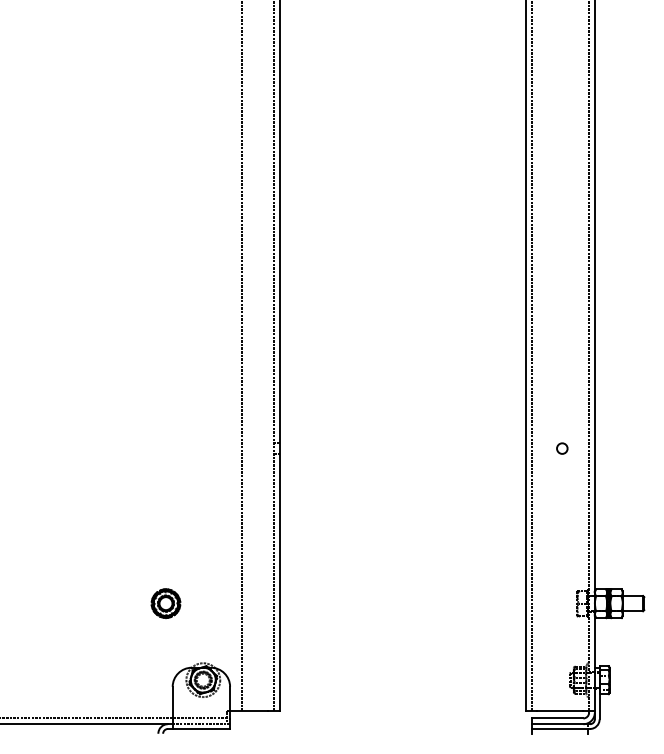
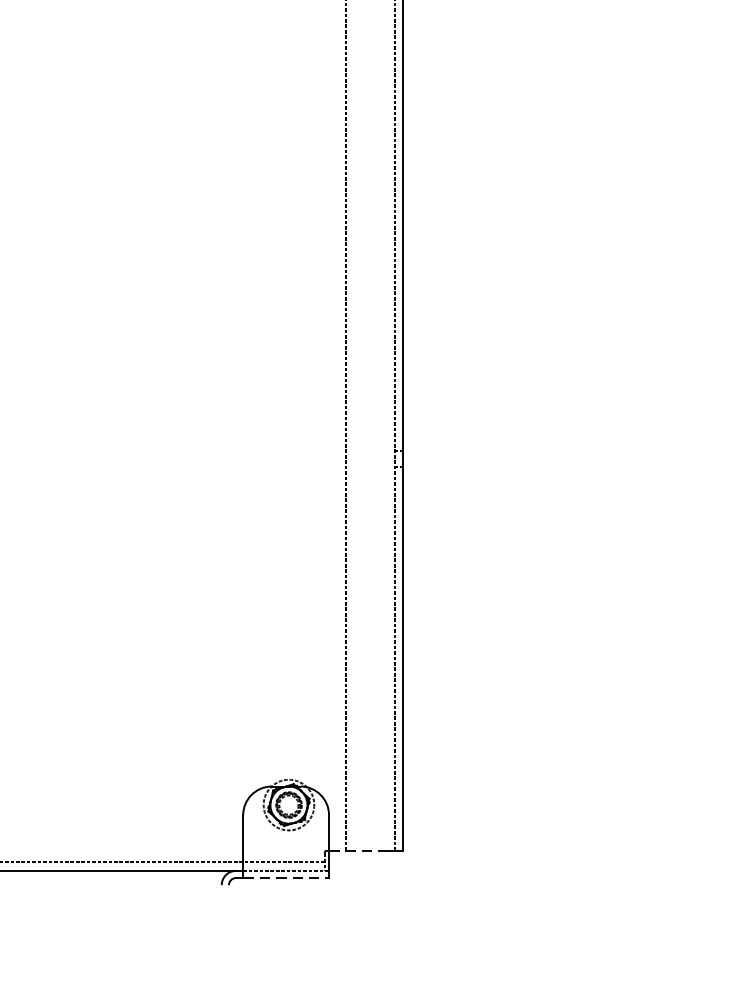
part: (165, 603) -> (232, 690), removed
line: (249, 710) -> (358, 850), solid -> dashed
line: (201, 728) -> (286, 877), solid -> dashed

